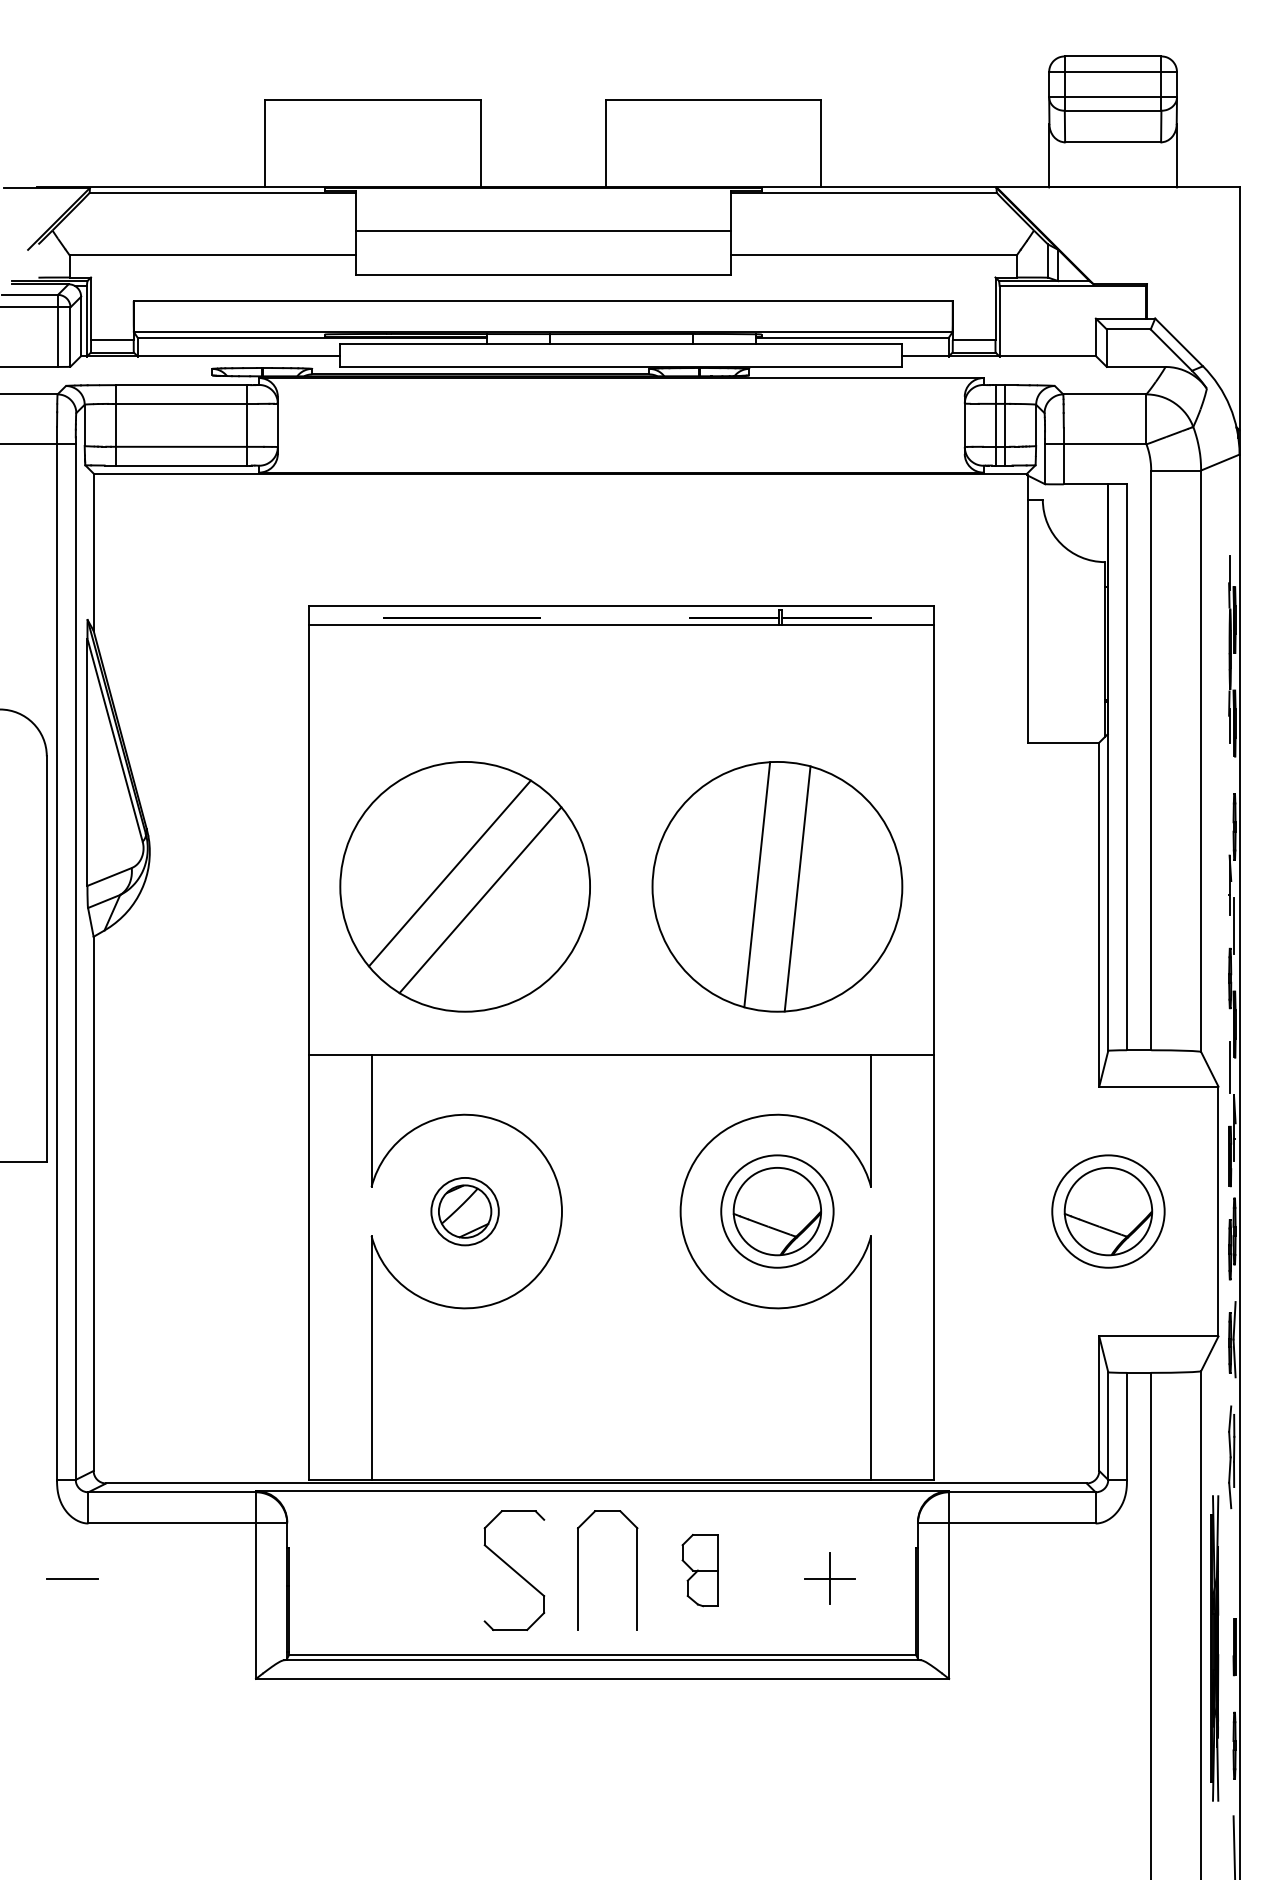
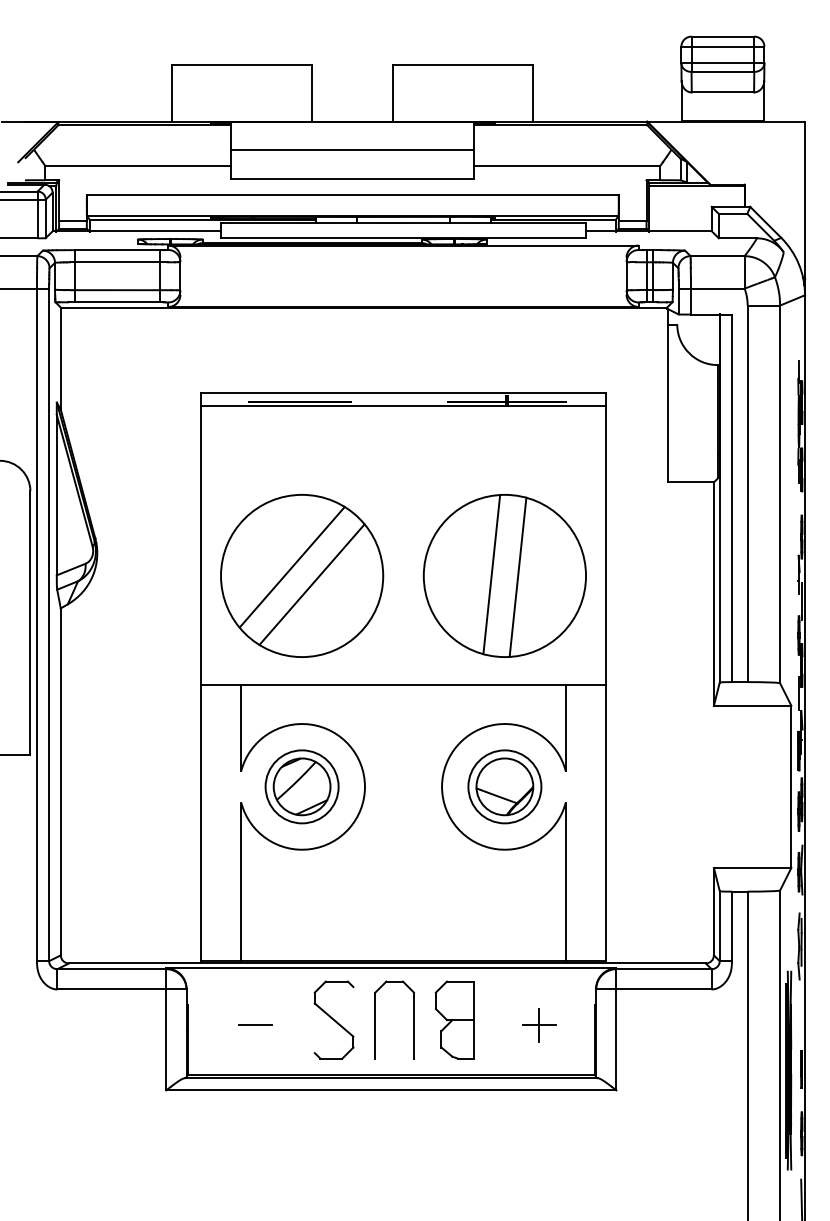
part: (464, 1210) -> (301, 786), size x1.67
part: (1107, 1210) -> (719, 786), removed
part: (699, 1569) -> (454, 1019), size x1.67
line: (73, 1577) -> (255, 1024), moved

